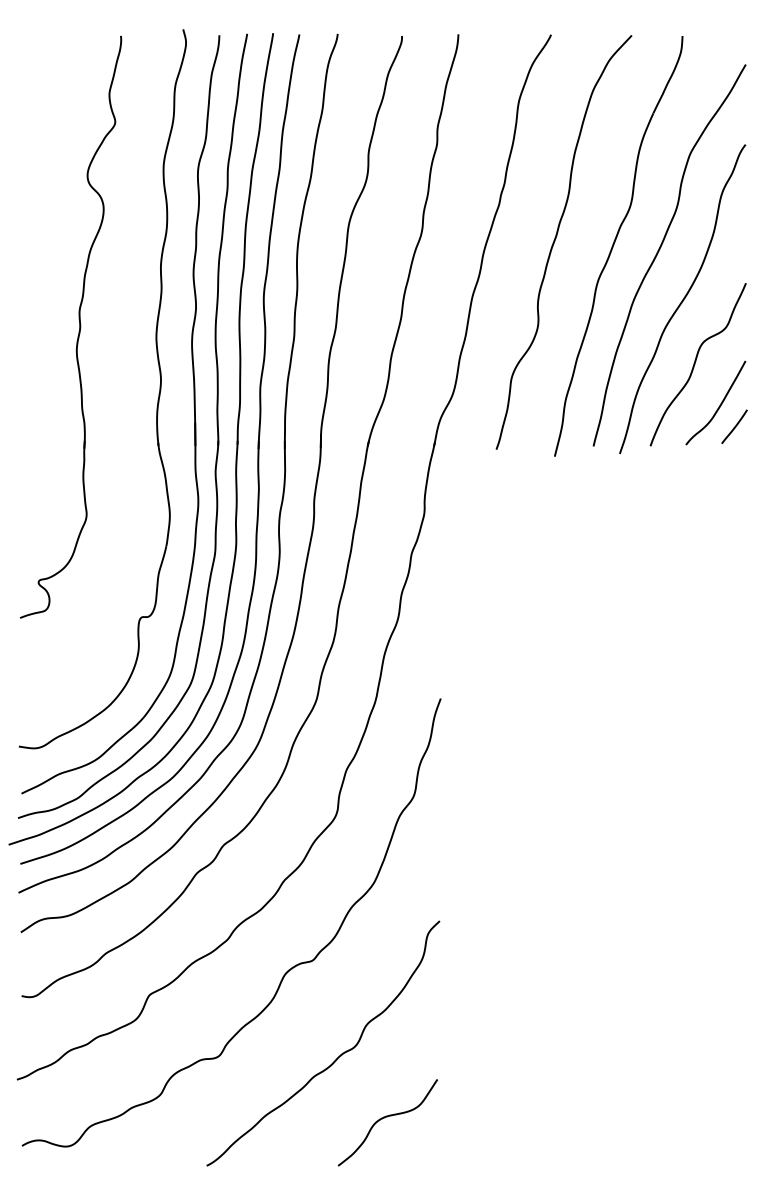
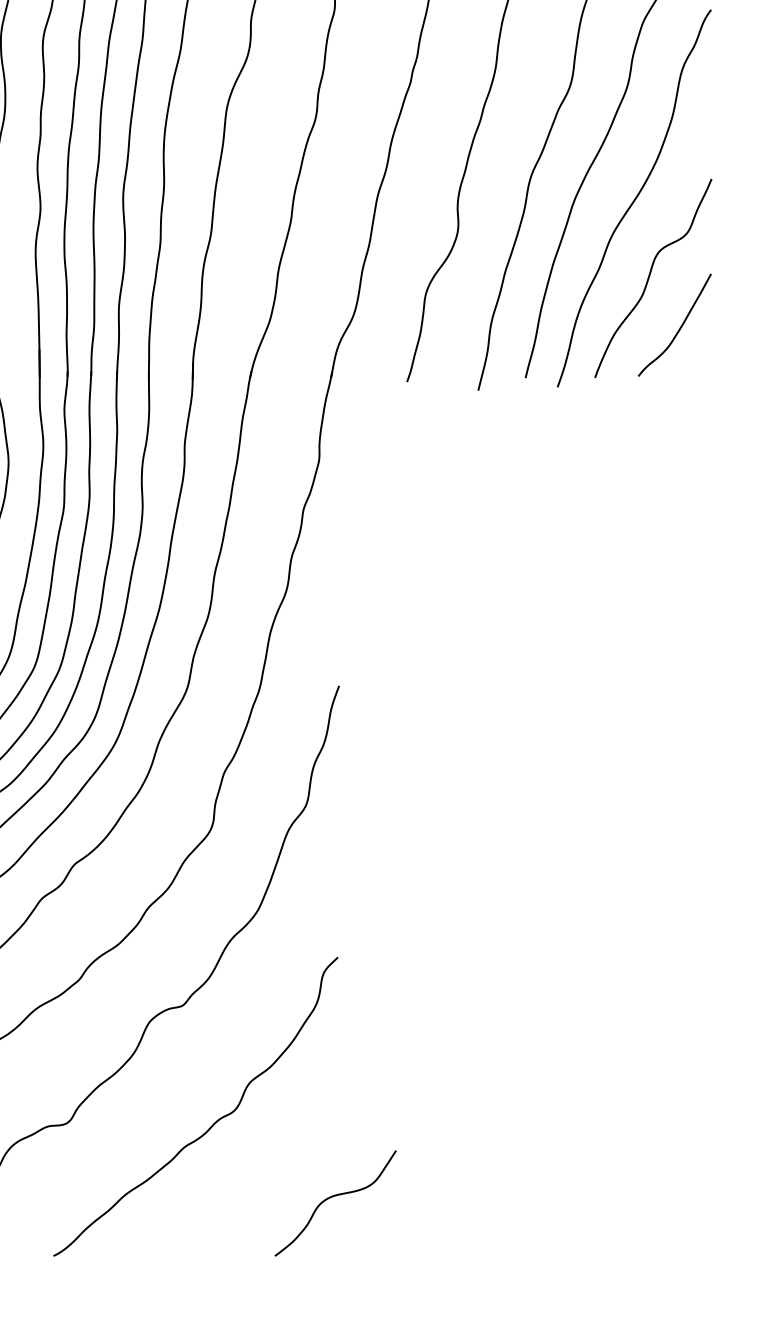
line: (734, 426) -> (697, 353), removed
curve: (387, 1117) -> (335, 1197), moved

